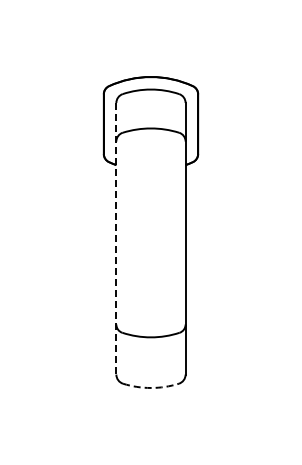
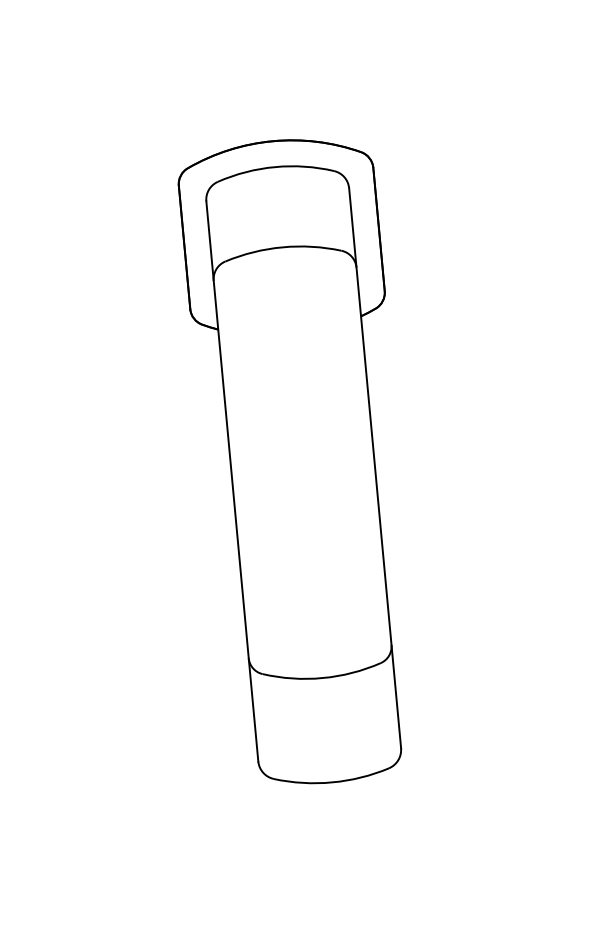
line: (116, 238) -> (232, 480), dashed -> solid
arc: (151, 387) -> (333, 781), dashed -> solid

